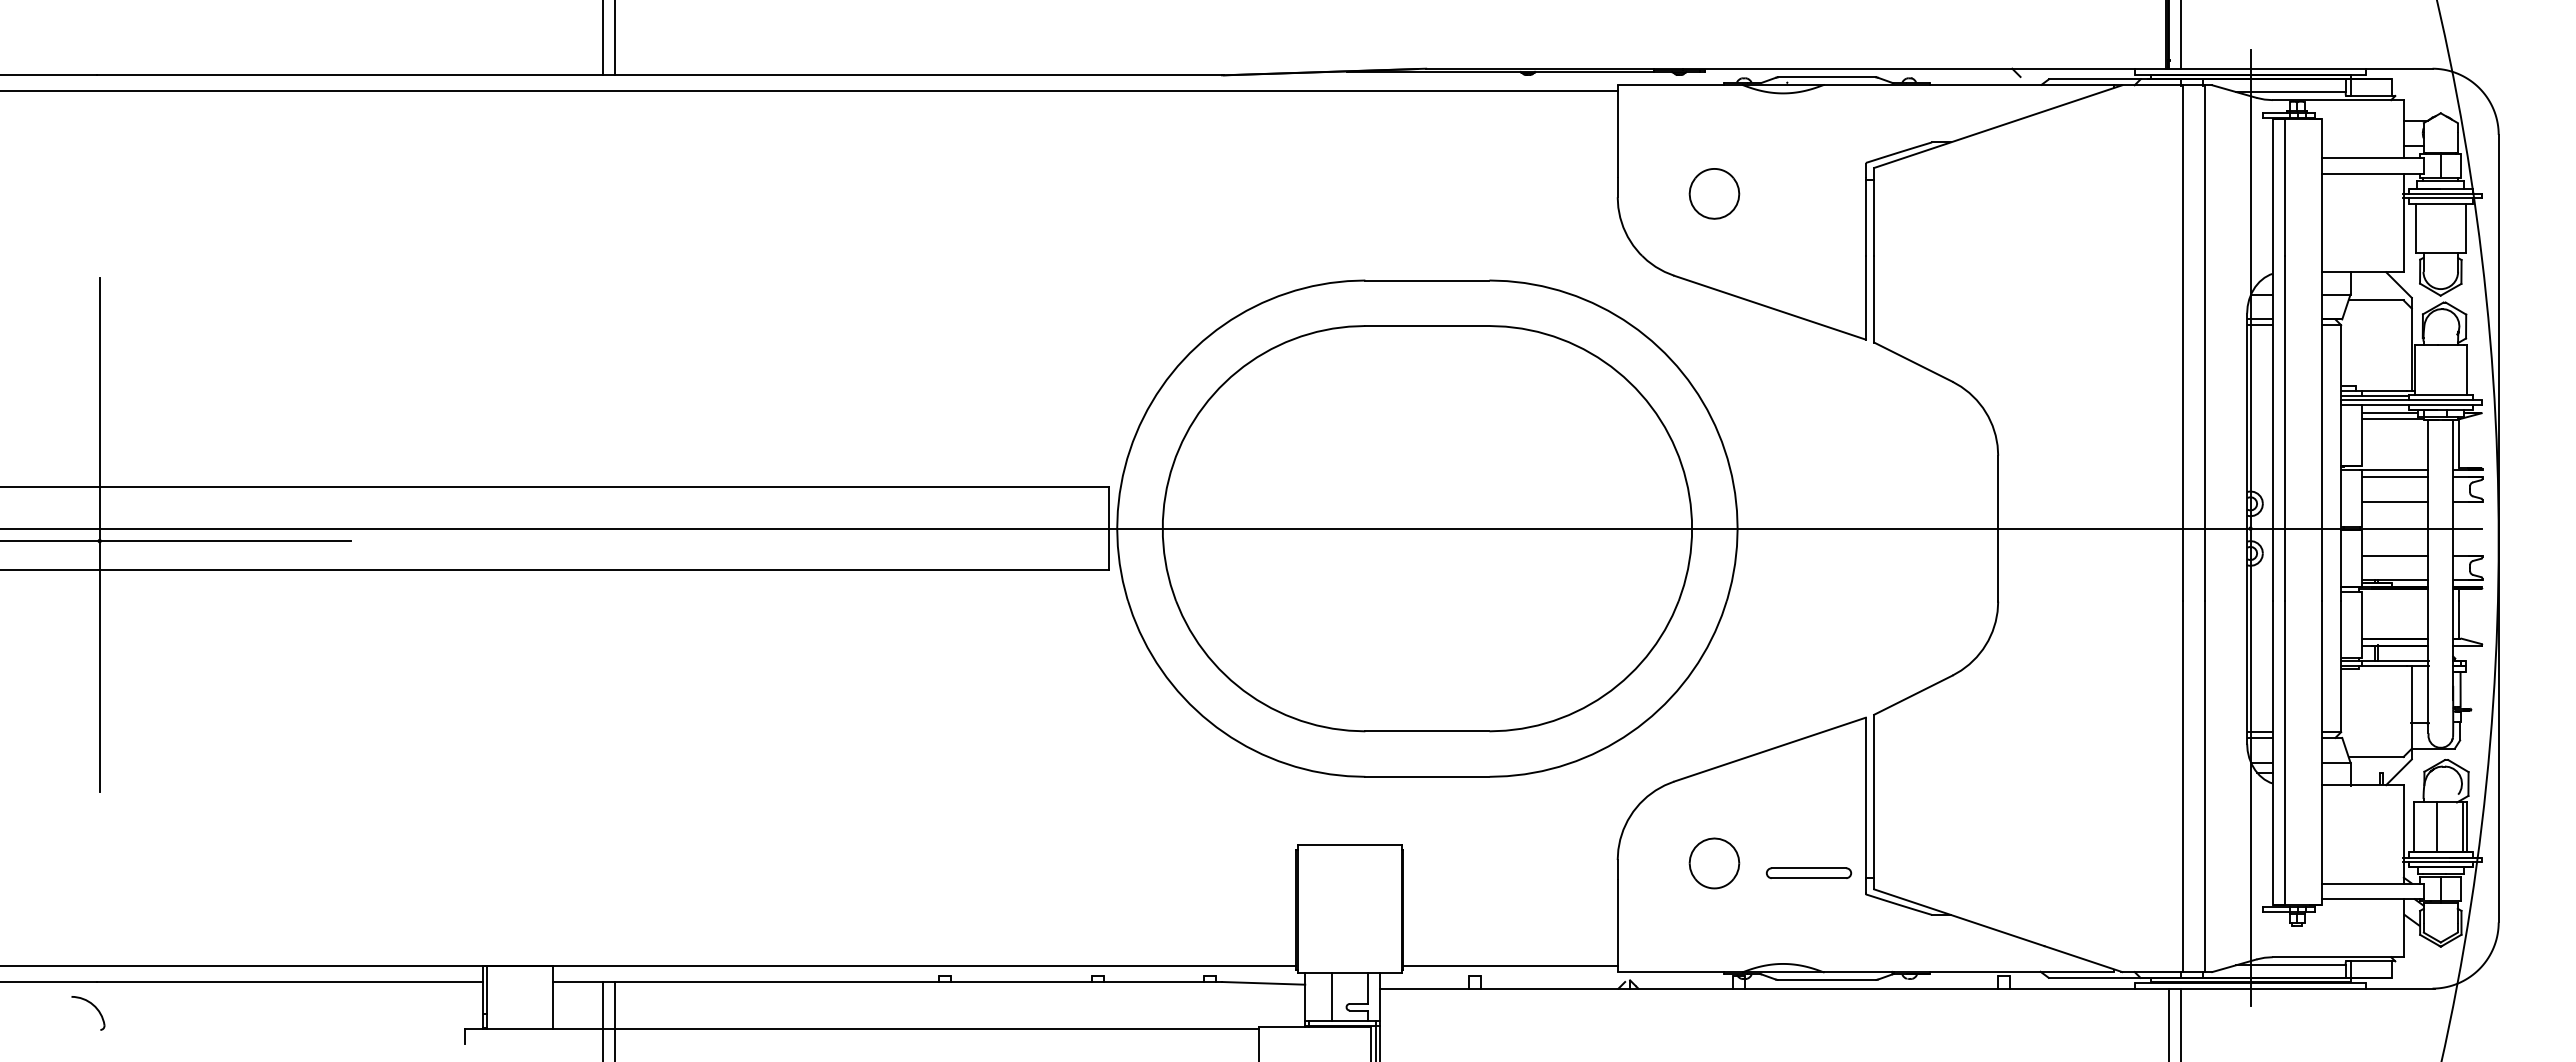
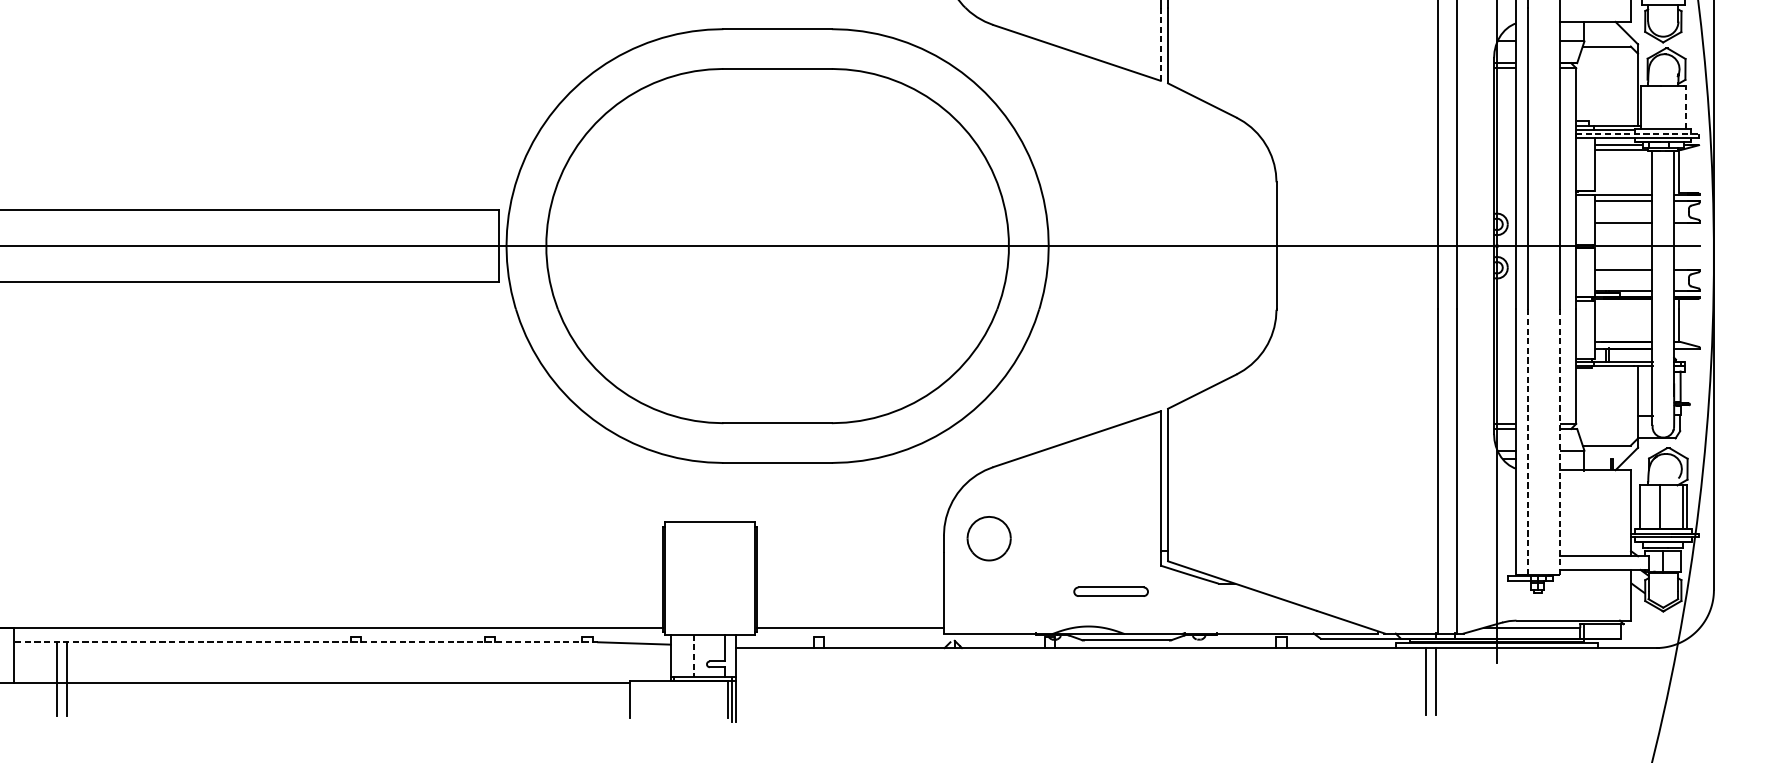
line: (1865, 297) -> (1160, 44), solid -> dashed
line: (2466, 369) -> (1685, 106), solid -> dashed
line: (2411, 400) -> (1637, 134), solid -> dashed
line: (2322, 752) -> (1559, 441), solid -> dashed
line: (2285, 753) -> (1527, 442), solid -> dashed
part: (1714, 863) -> (989, 538), moved
part: (1808, 872) -> (1110, 591), moved
line: (887, 982) -> (305, 642), solid -> dashed
line: (1332, 997) -> (694, 655), solid -> dashed

